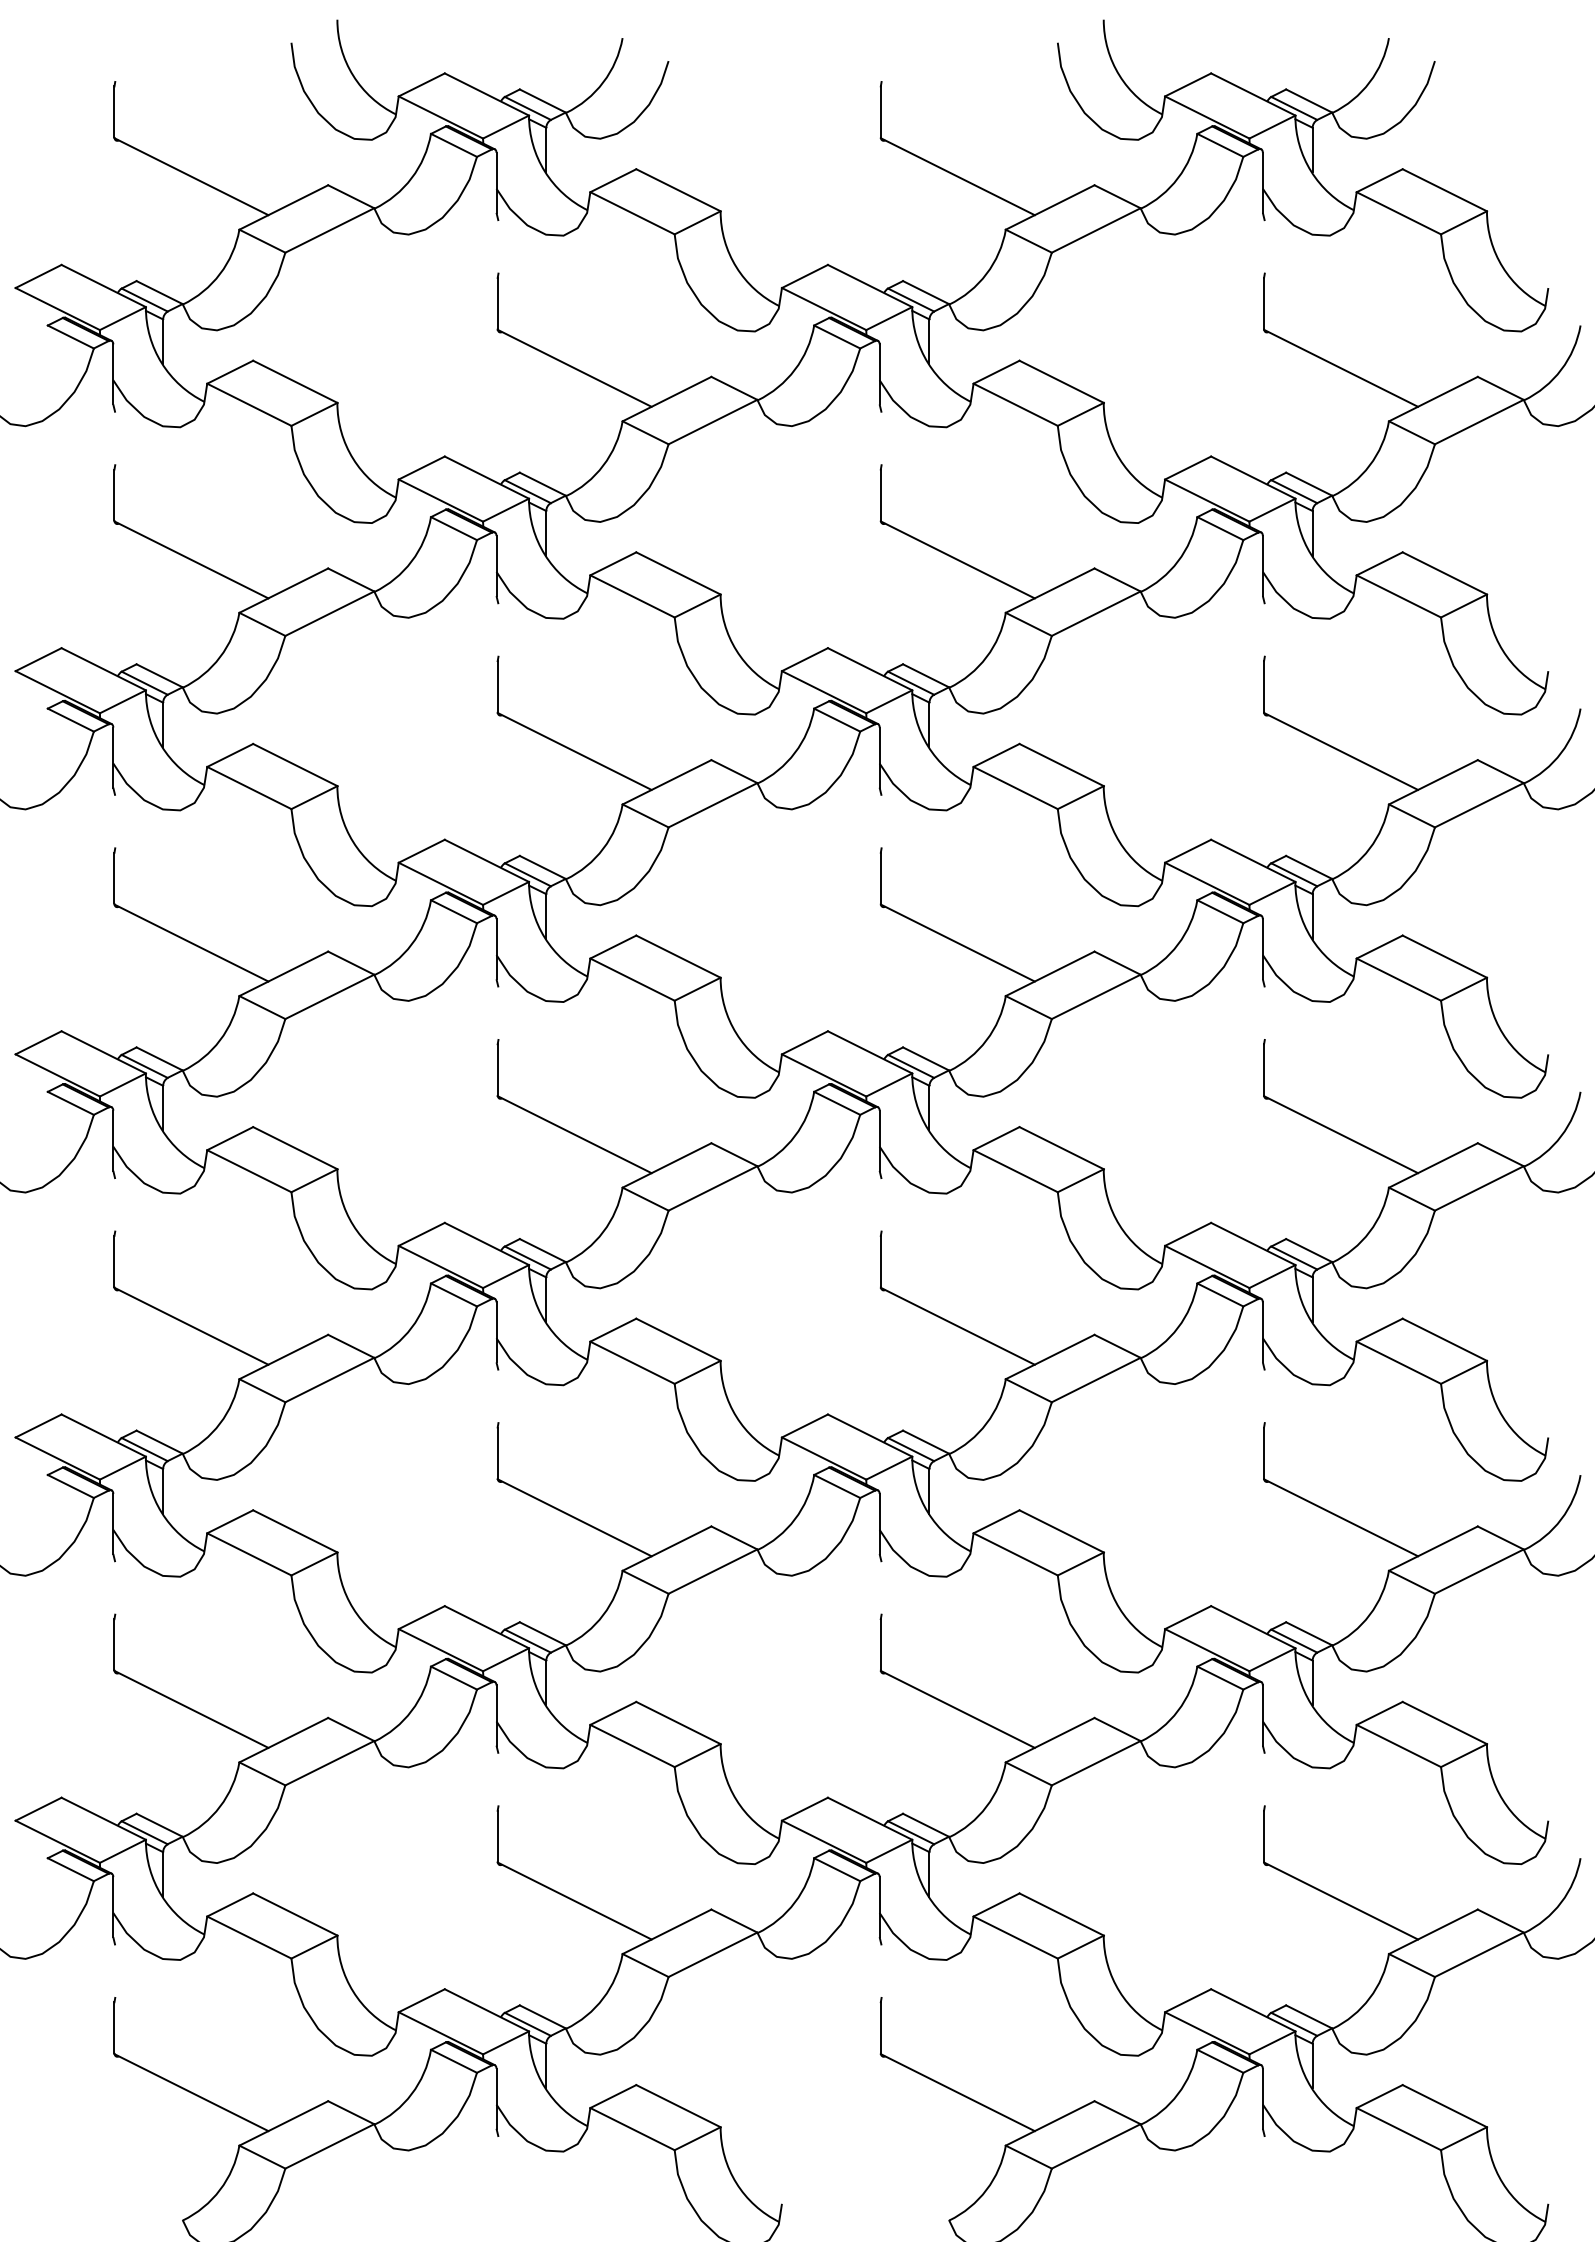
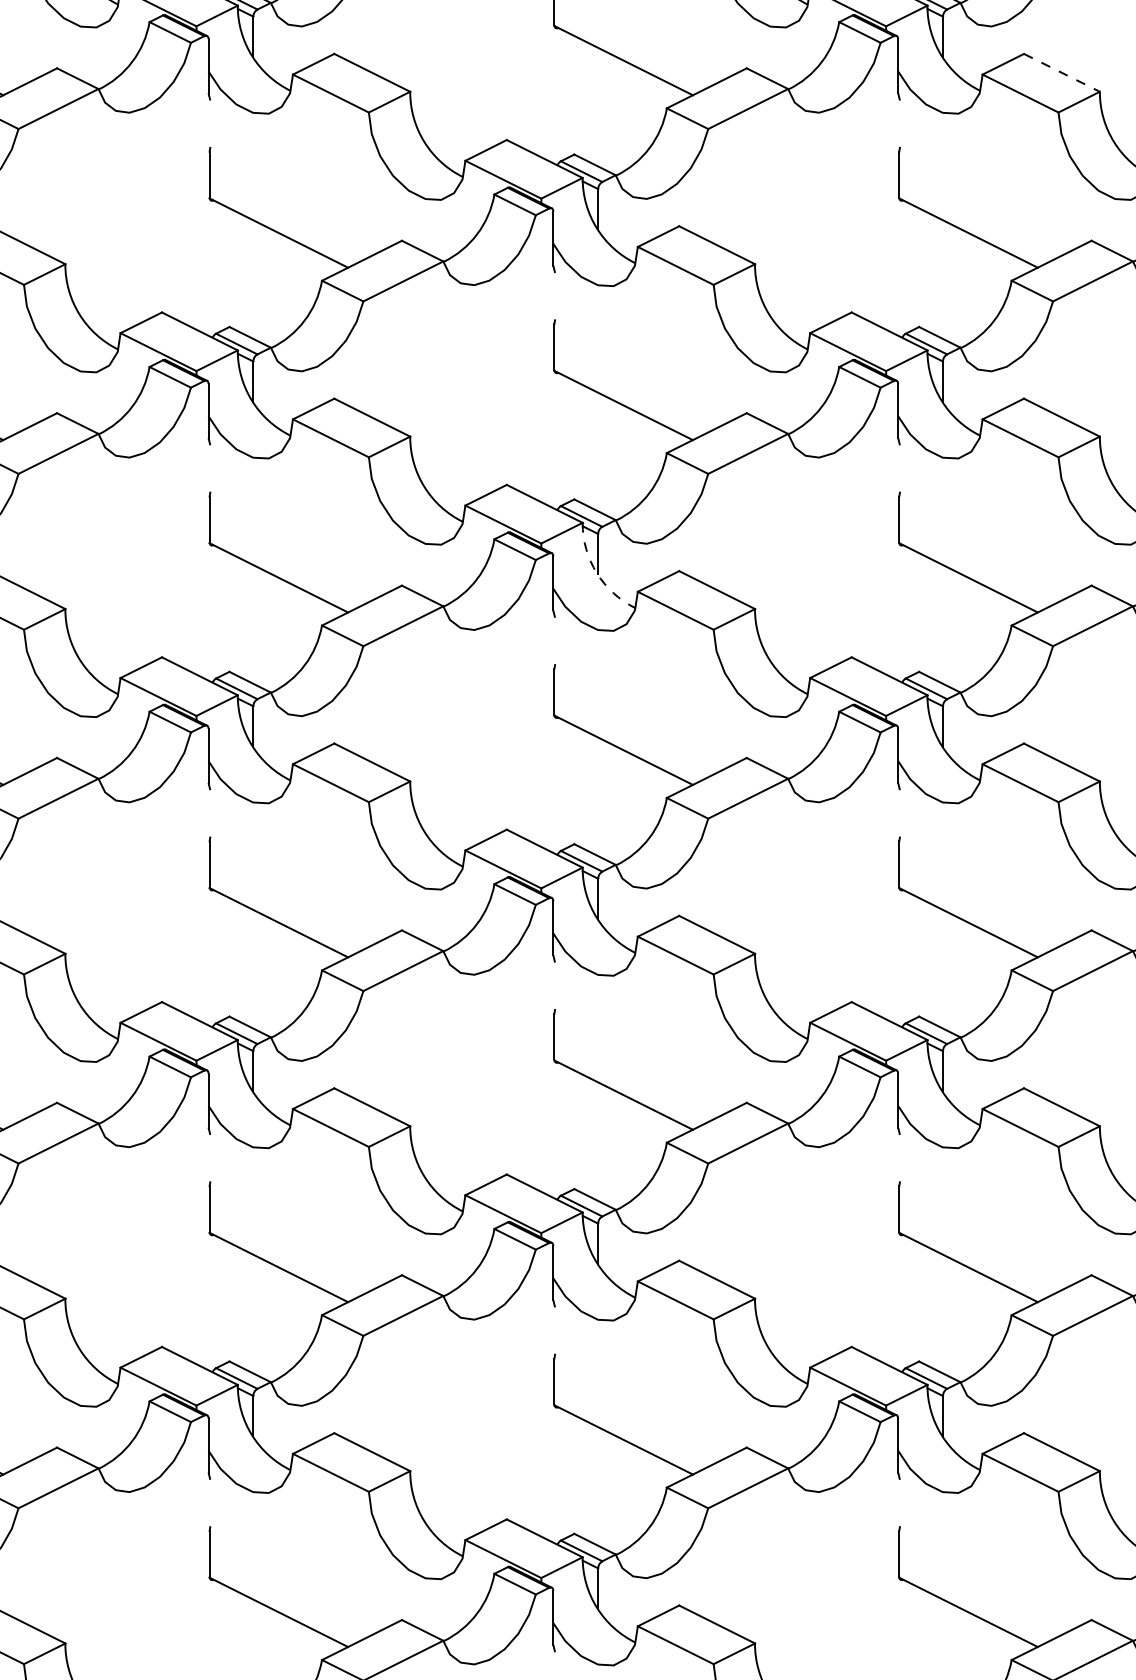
line: (1445, 190) -> (1062, 73), solid -> dashed
arc: (928, 746) -> (597, 573), solid -> dashed

